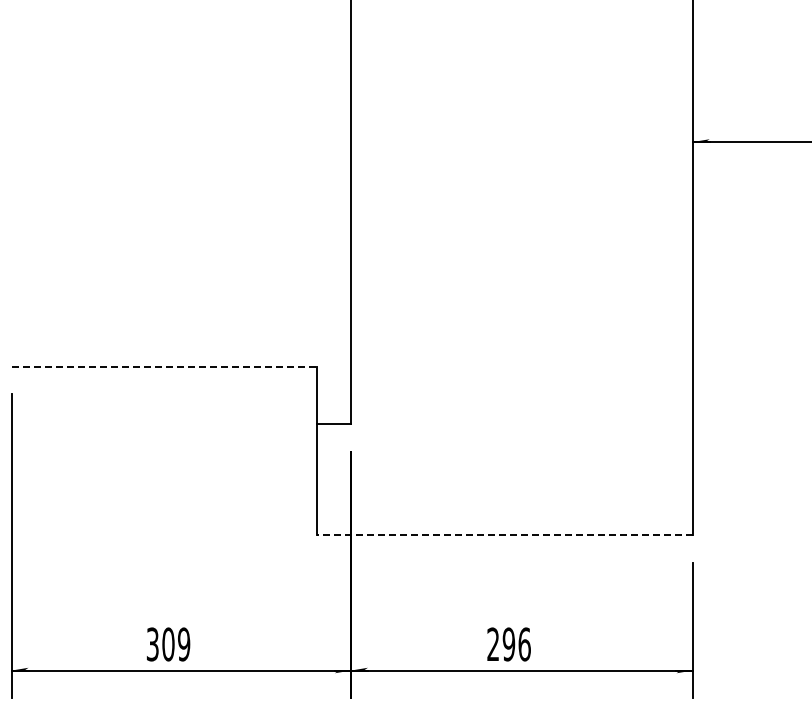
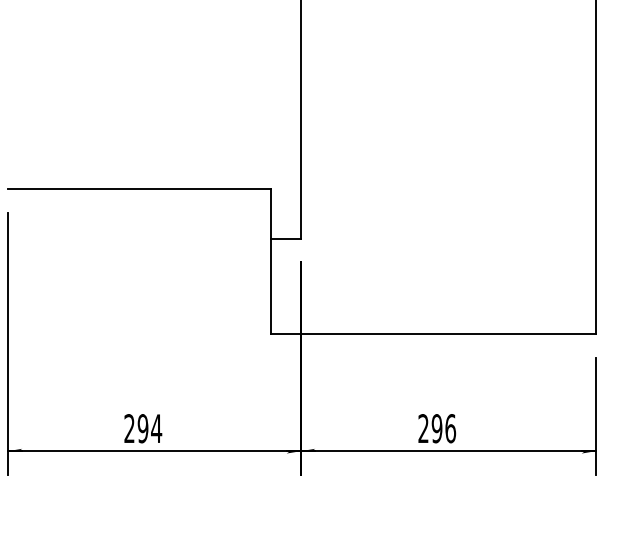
line: (164, 366) -> (139, 188), dashed -> solid
line: (504, 535) -> (433, 334), dashed -> solid
text: (168, 644) -> (143, 428), 309 -> 294

